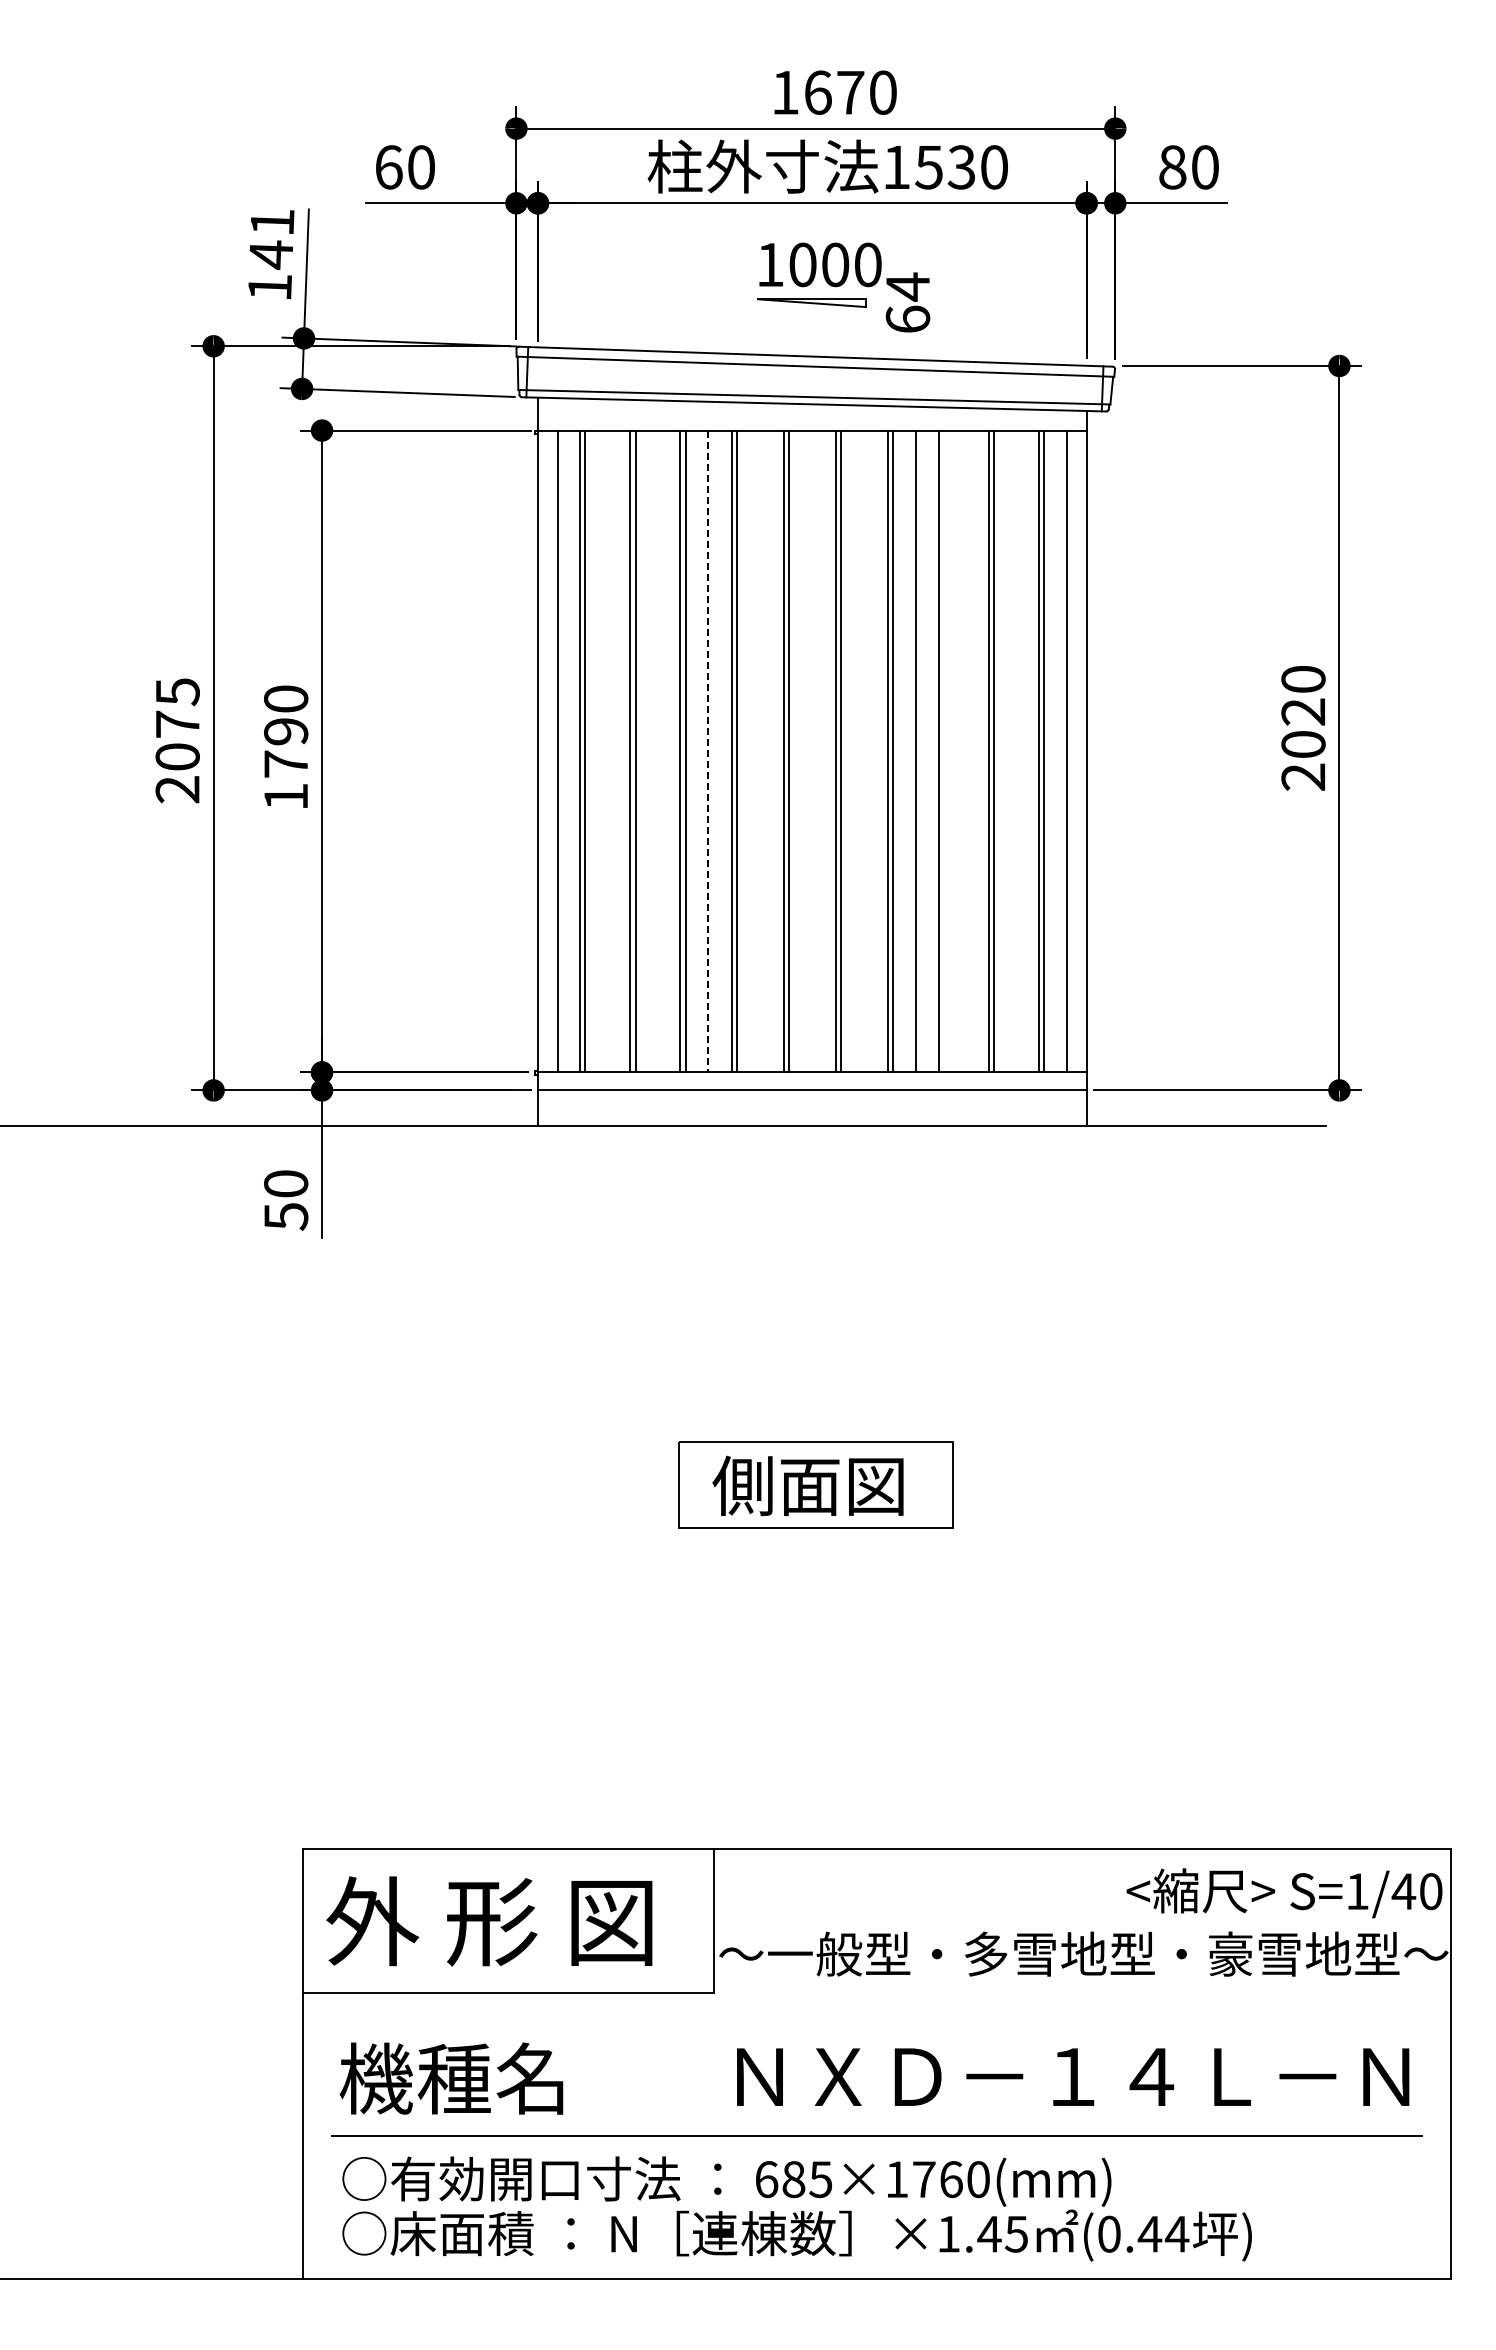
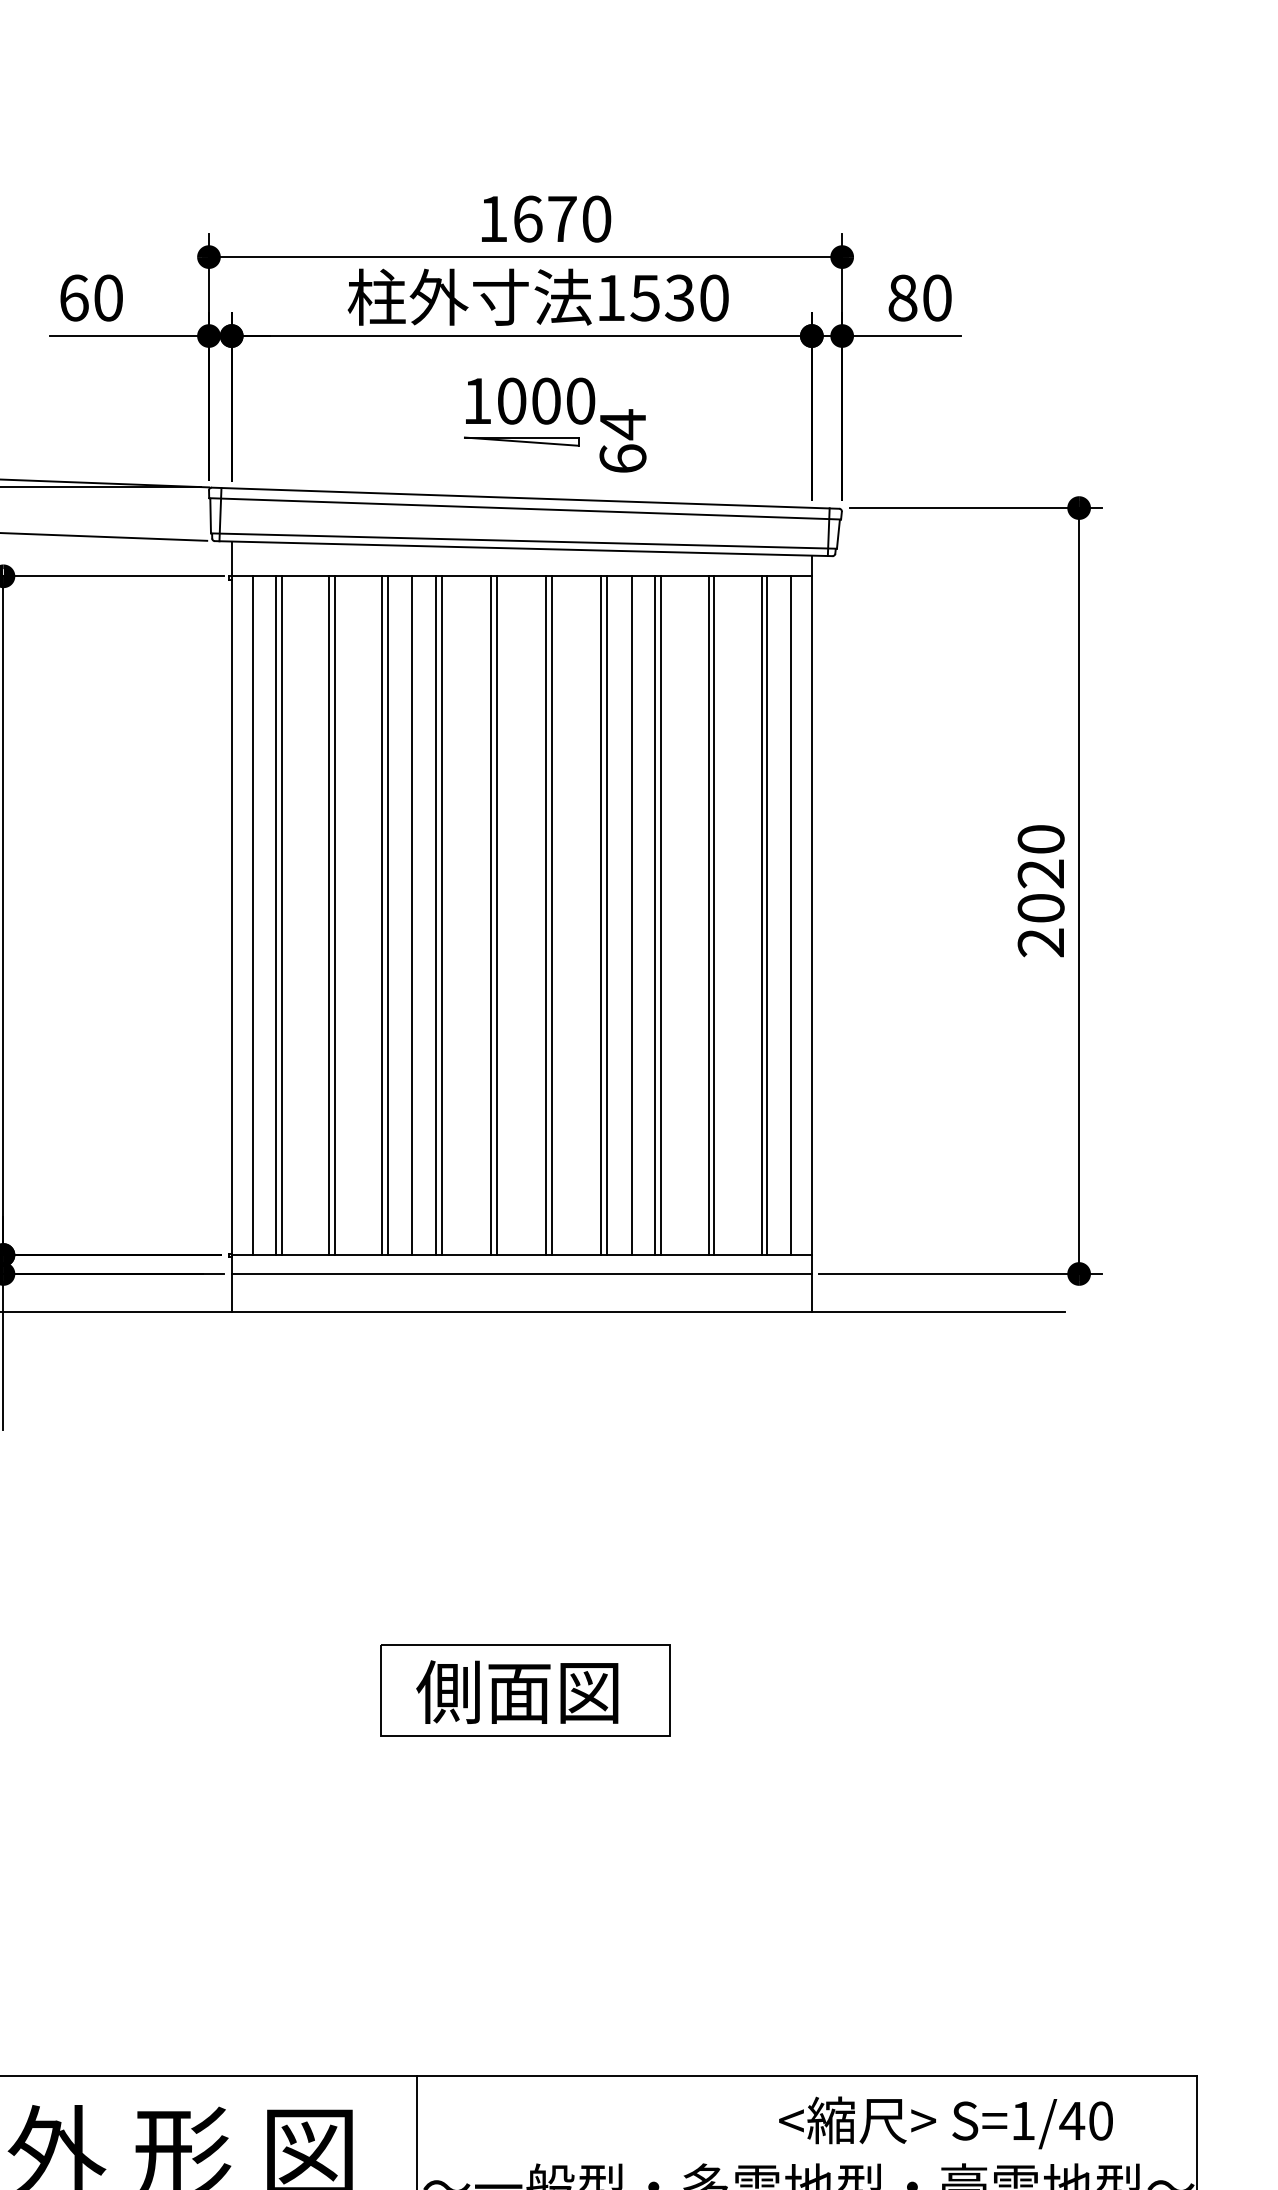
line: (708, 751) -> (412, 915), dashed -> solid
line: (944, 751) -> (661, 915), added
text: (1284, 1893) -> (945, 2123), moved

